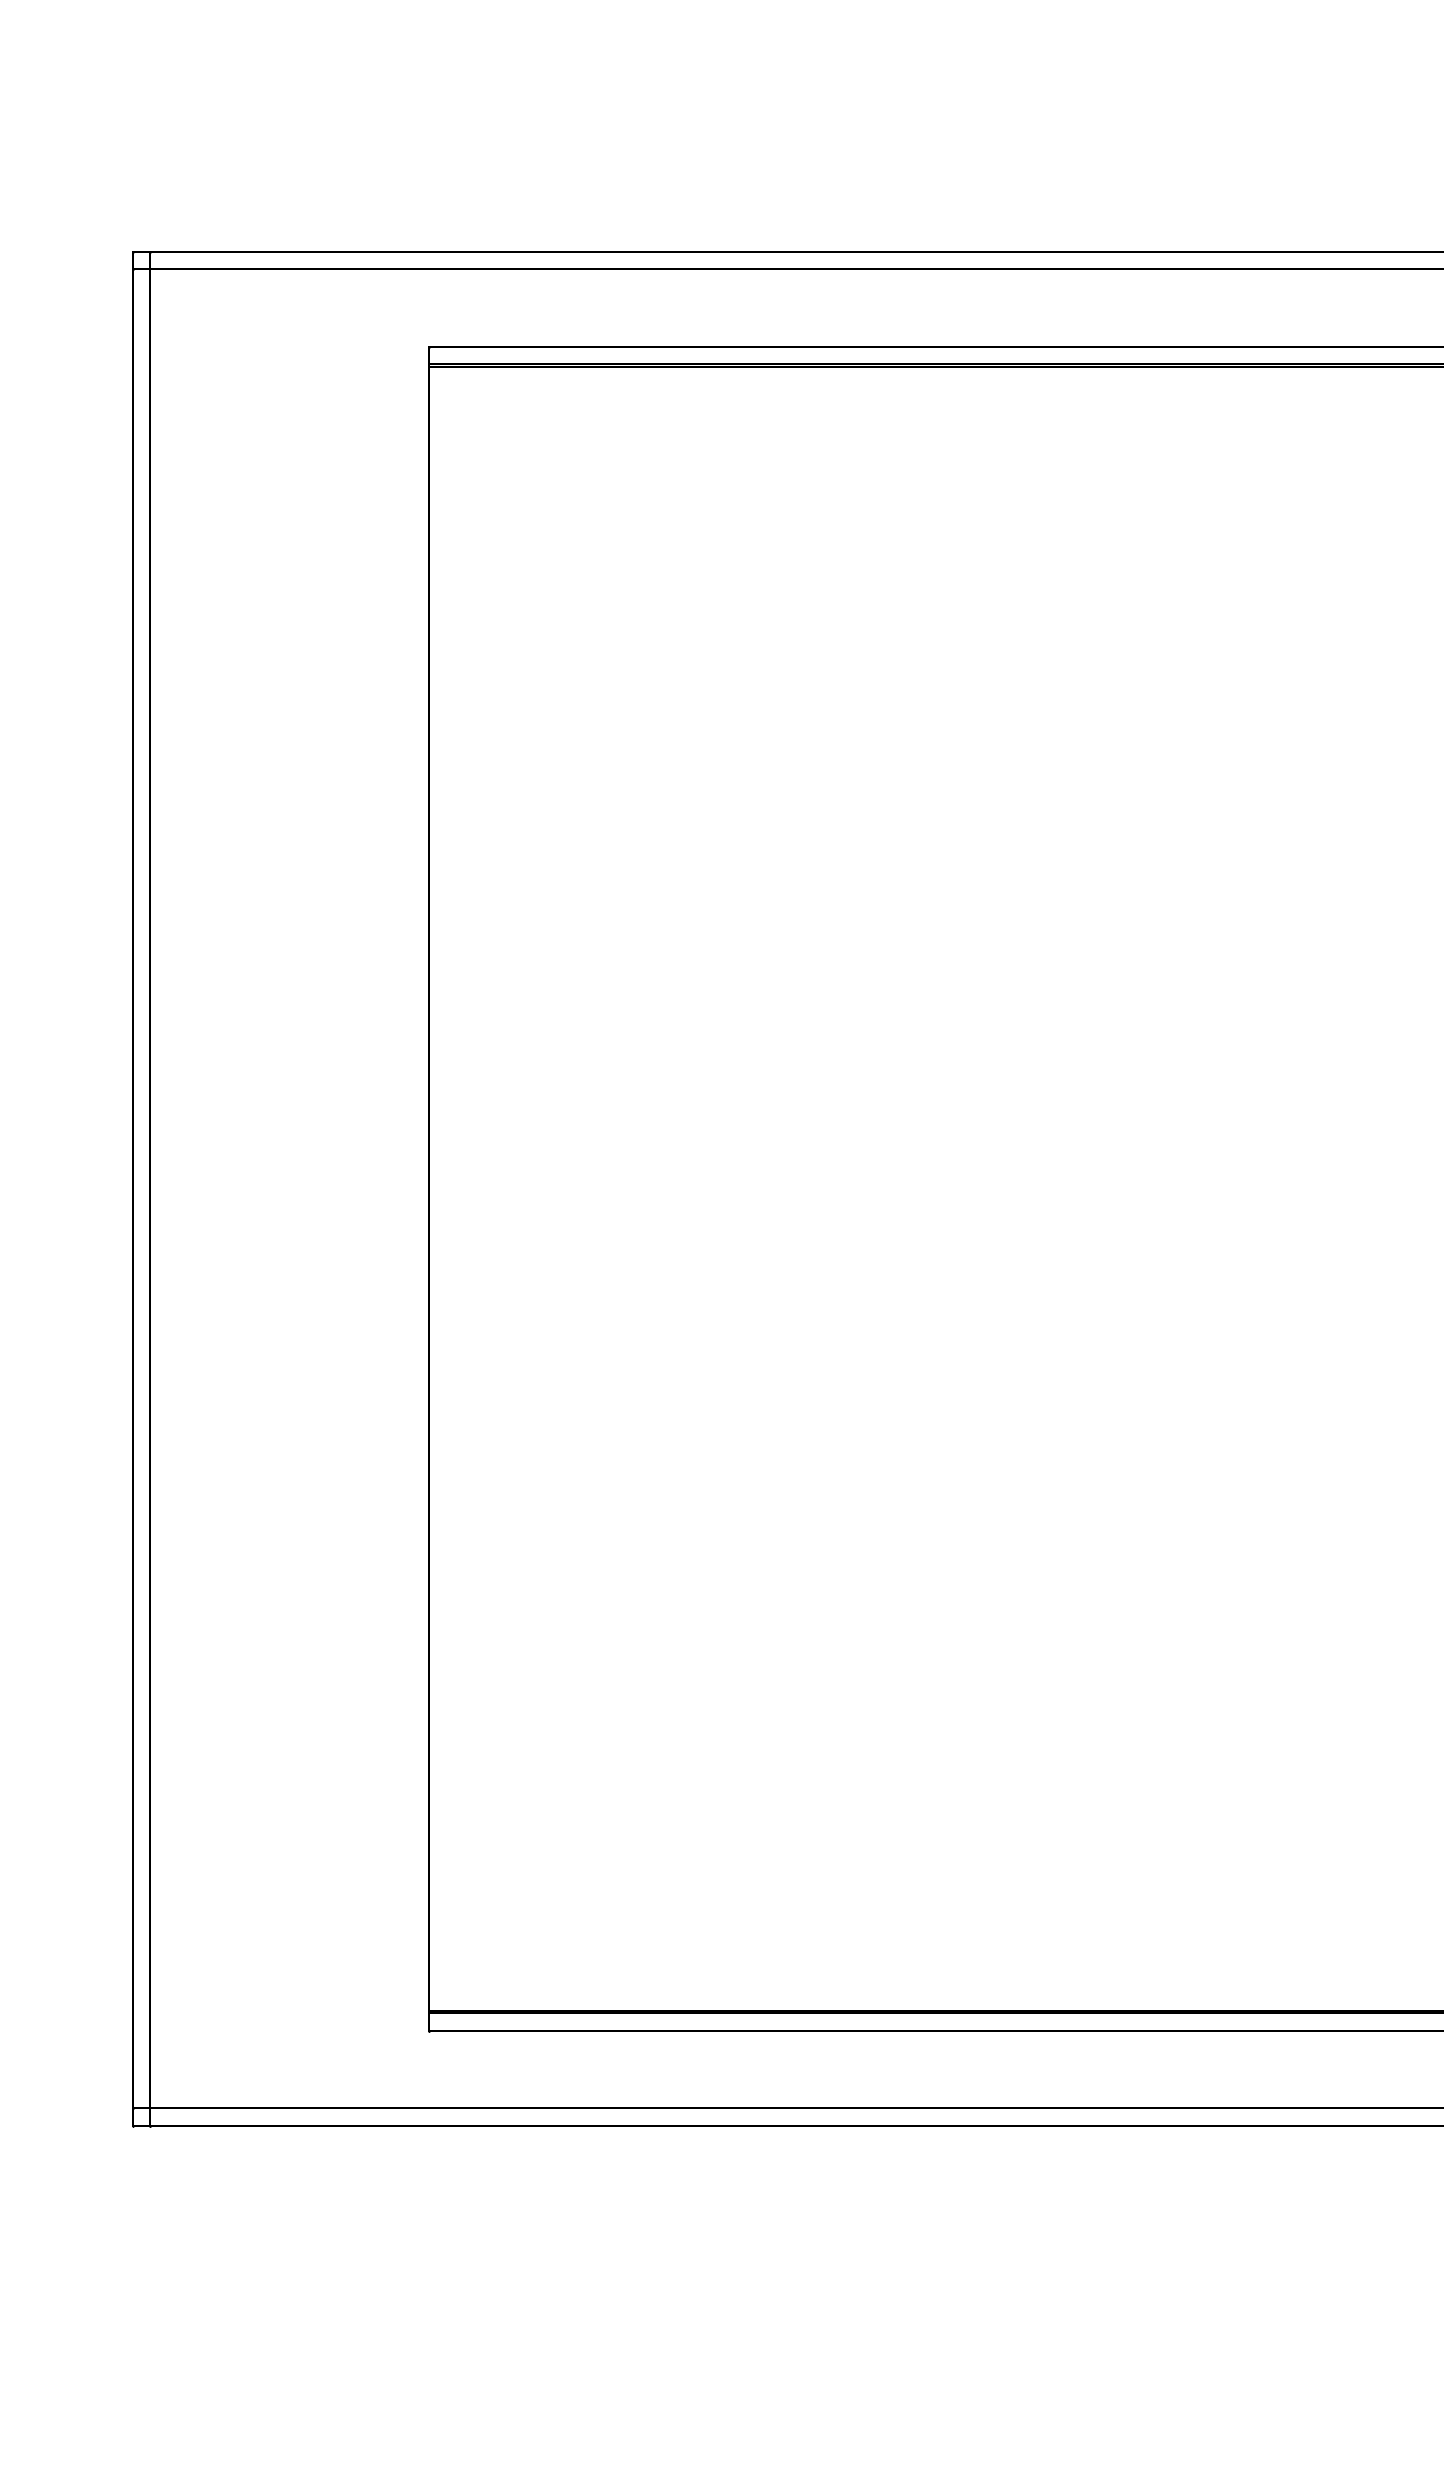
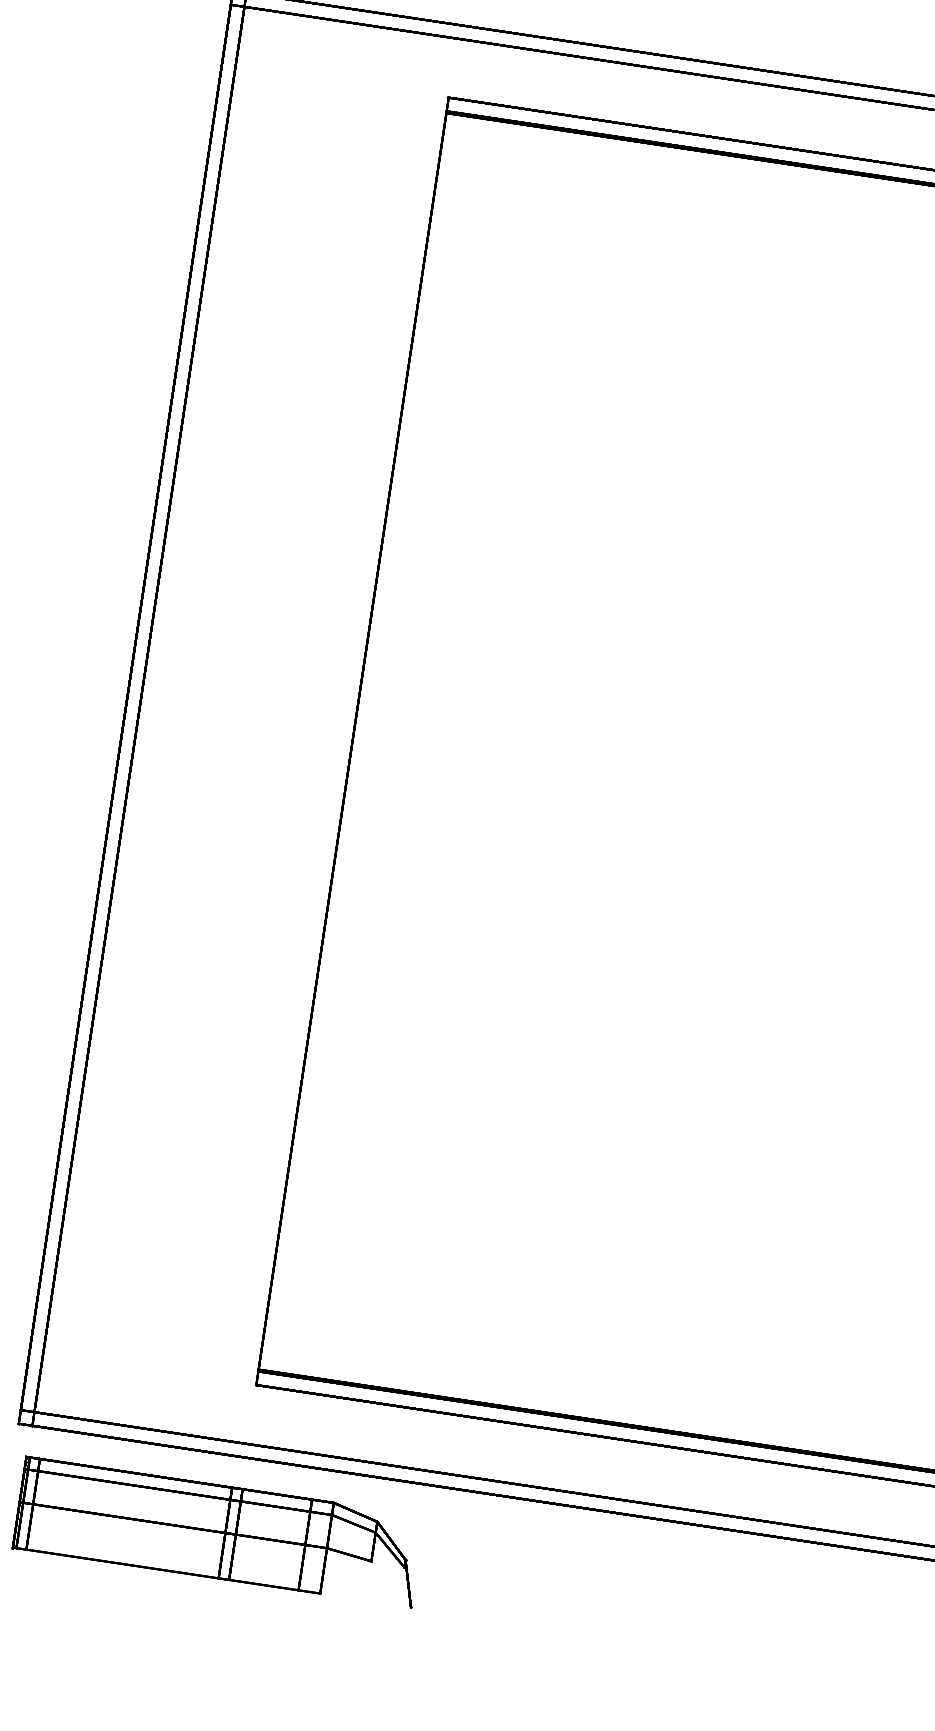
part: (409, 2226) -> (219, 1532), added

